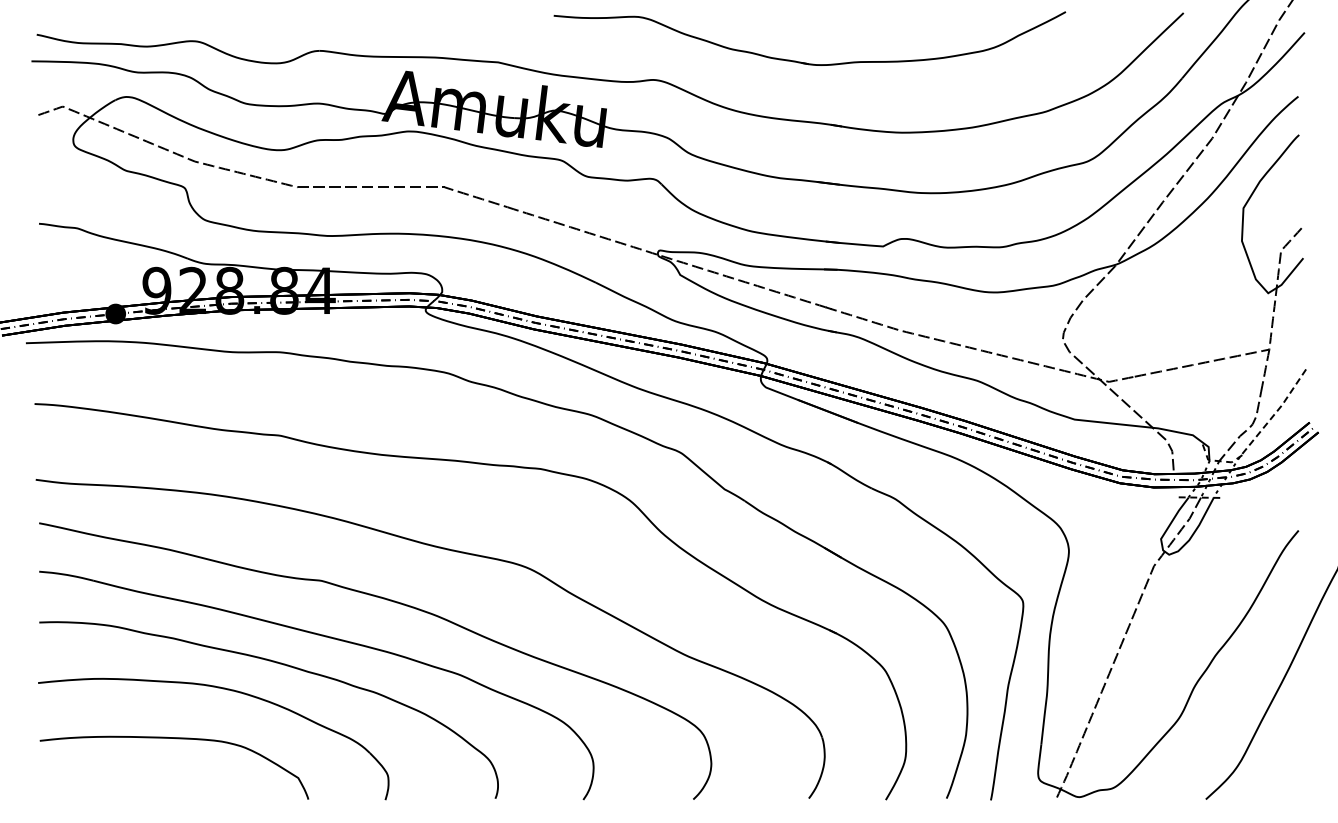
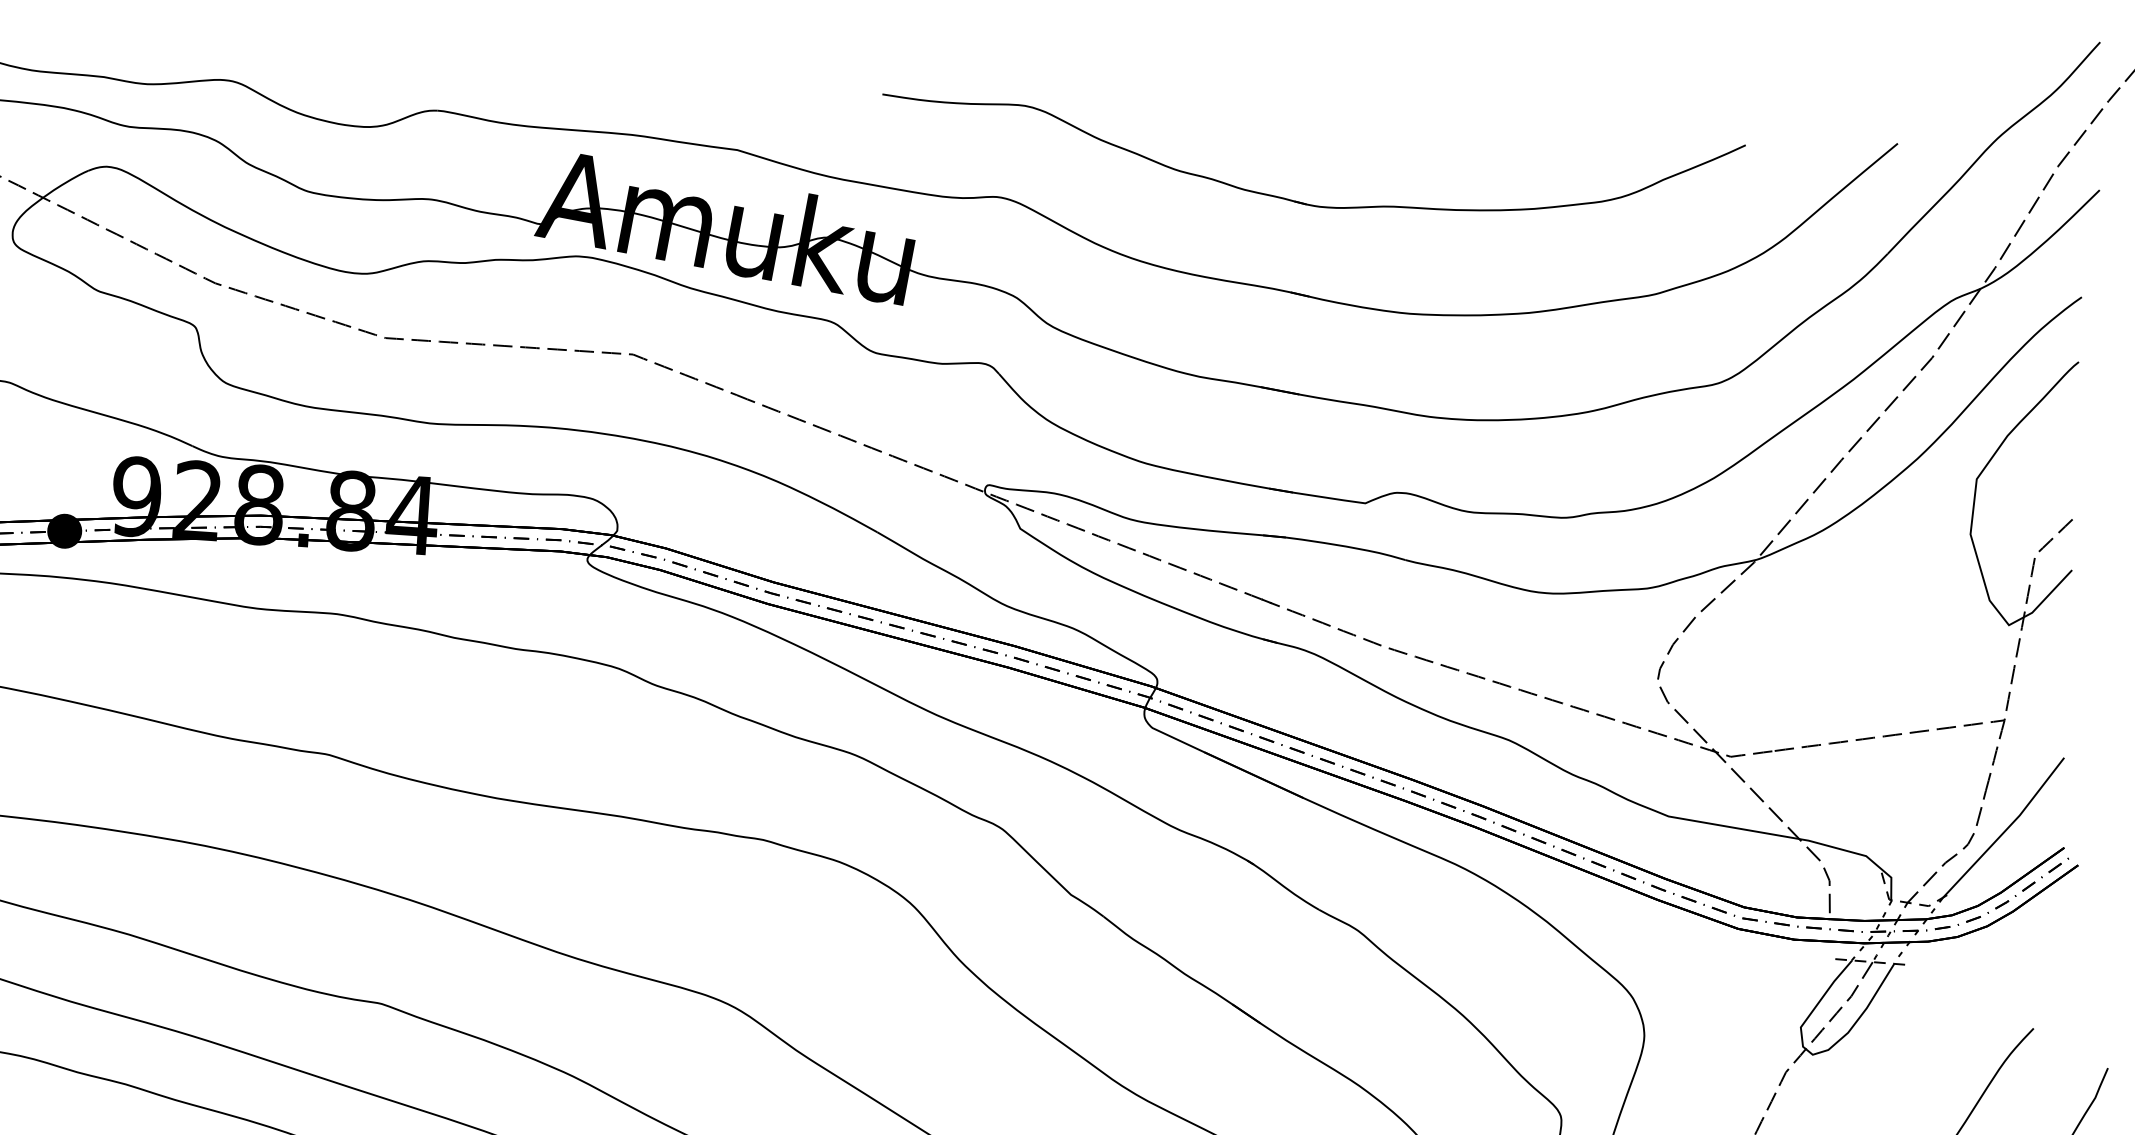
part: (806, 62) -> (1303, 201), moved
line: (1275, 413) -> (2007, 828), dashed -> solid

